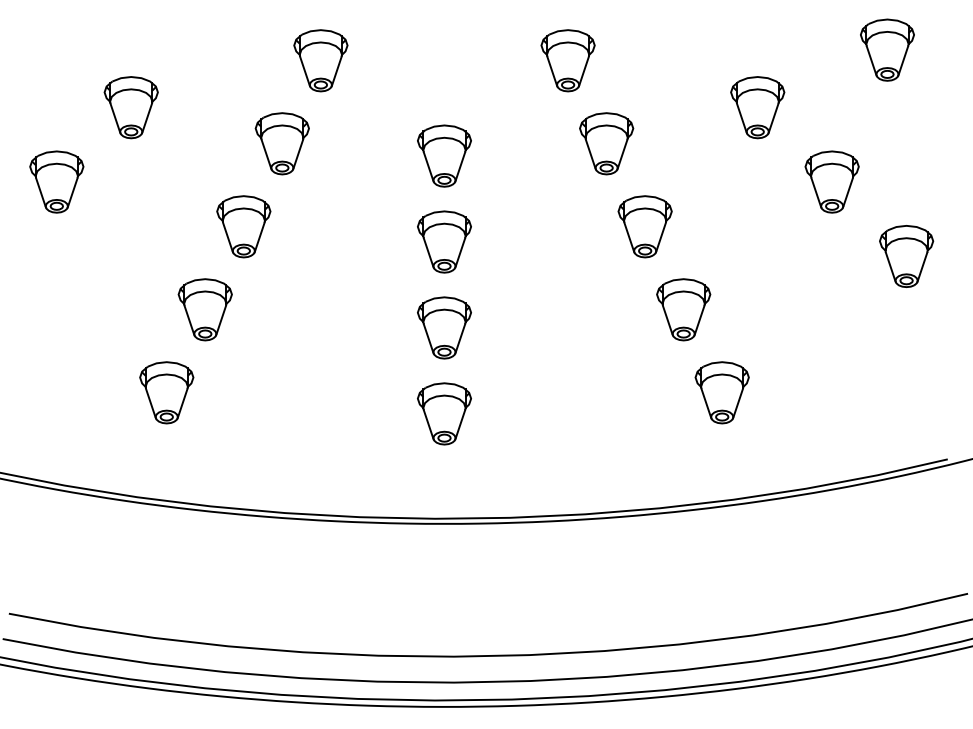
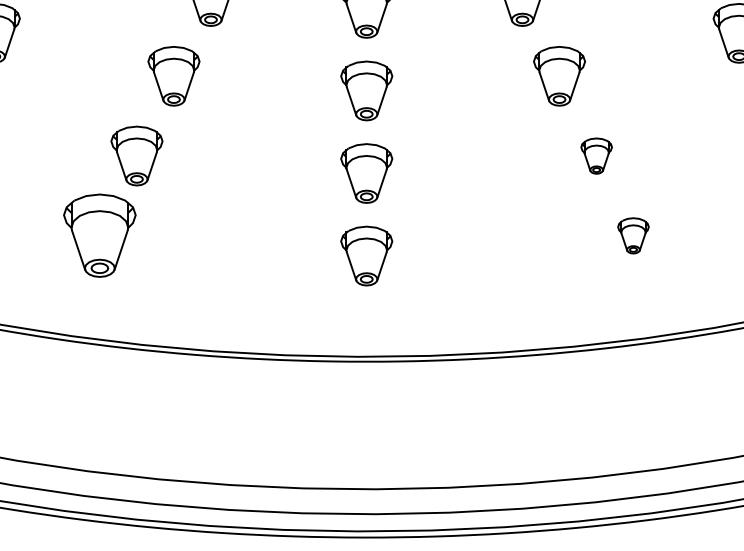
part: (683, 309) -> (596, 155), size x0.6
part: (166, 392) -> (99, 235), size x1.4
part: (721, 392) -> (632, 235), size x0.6

